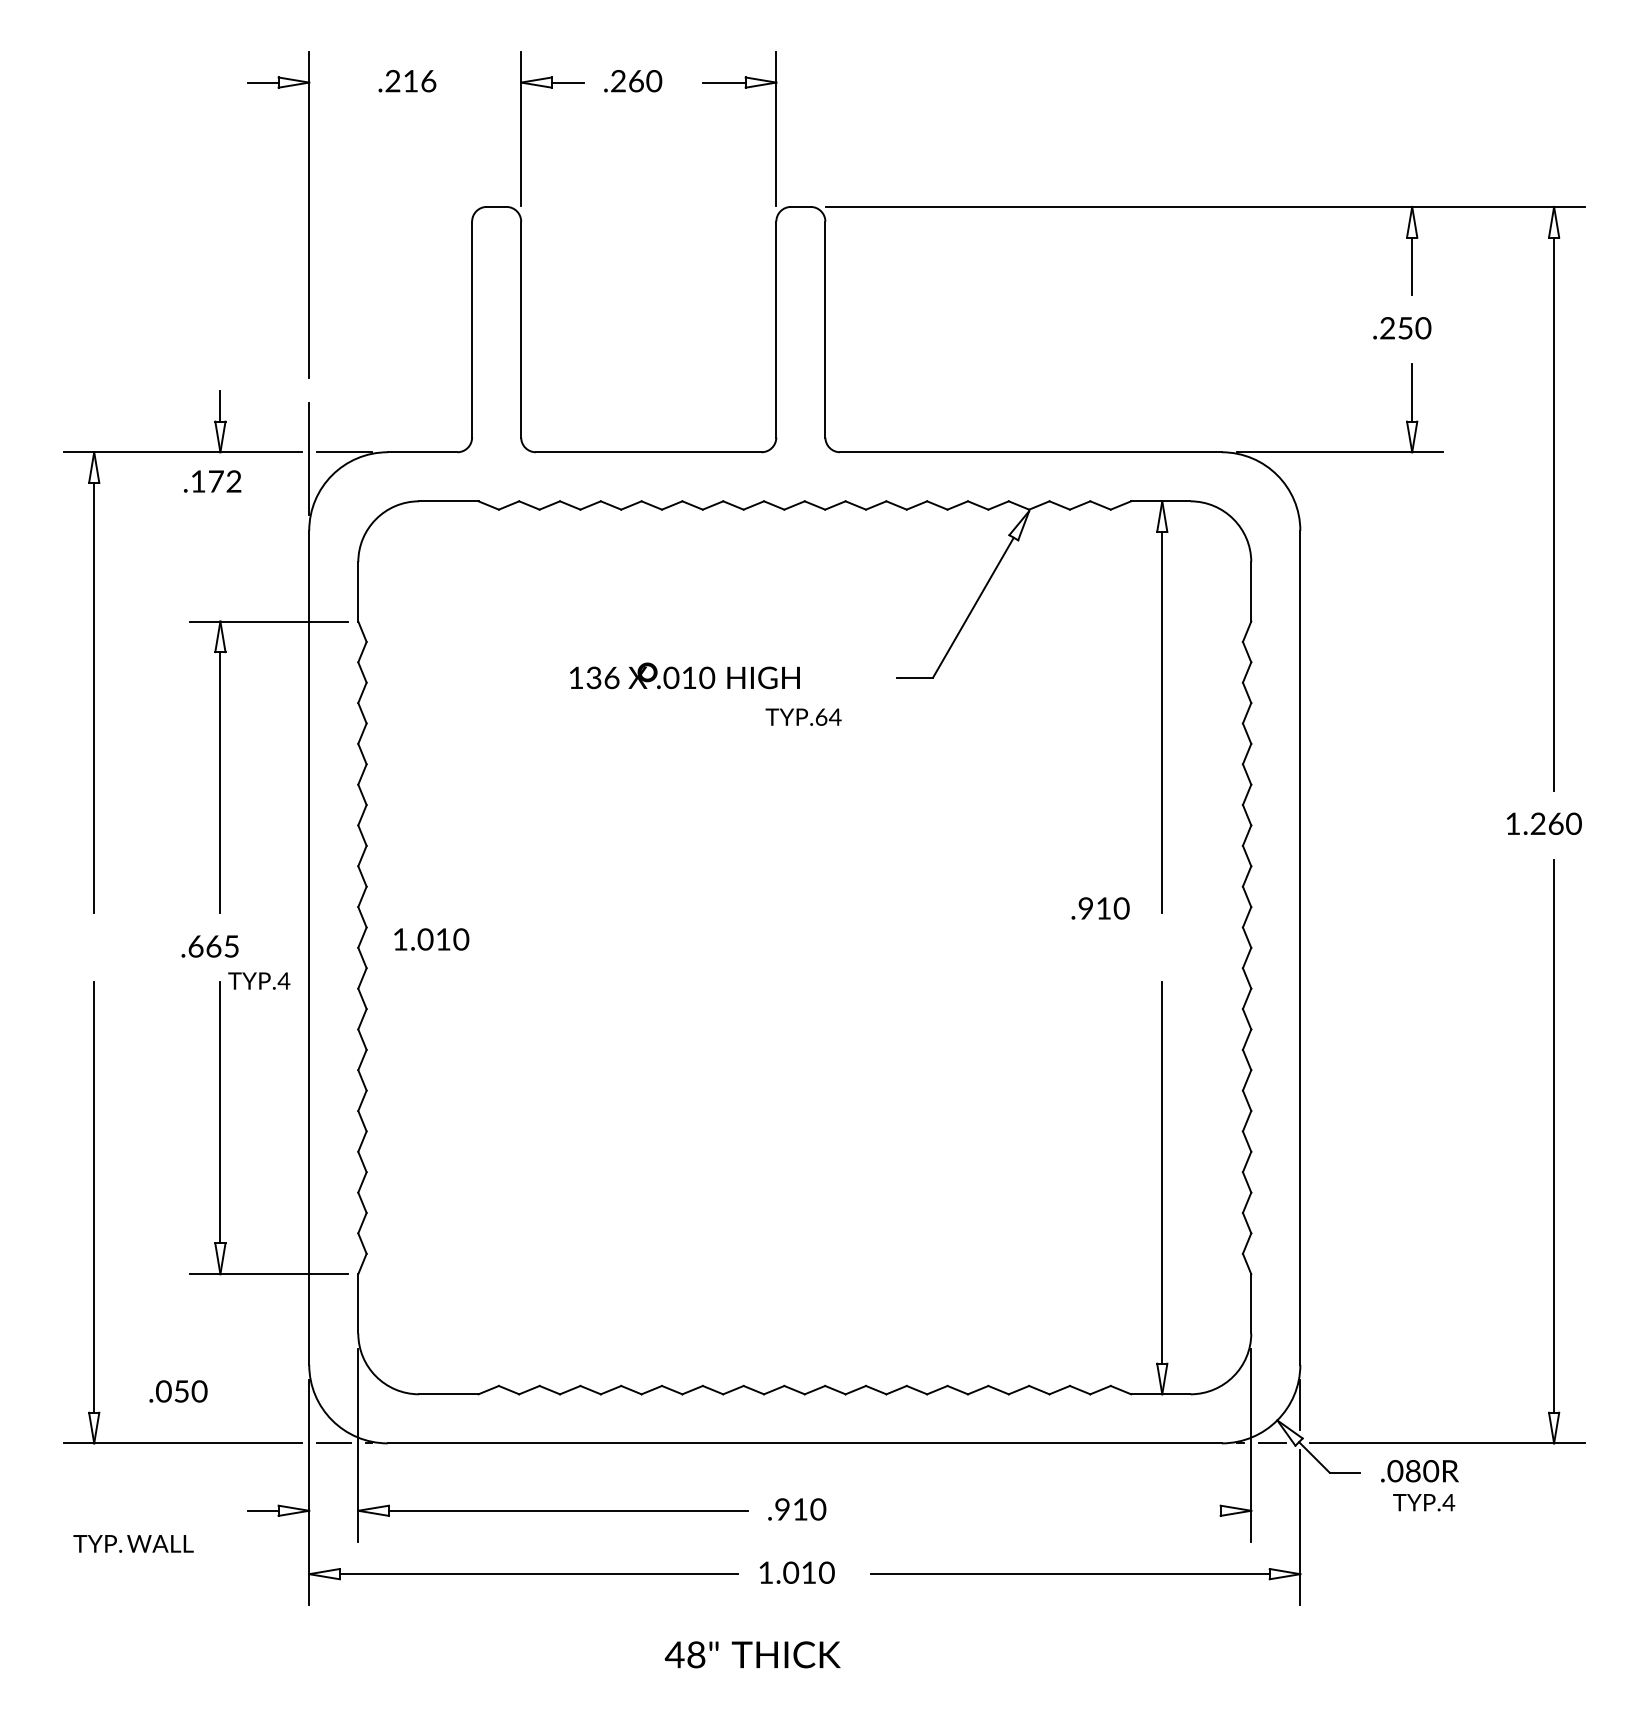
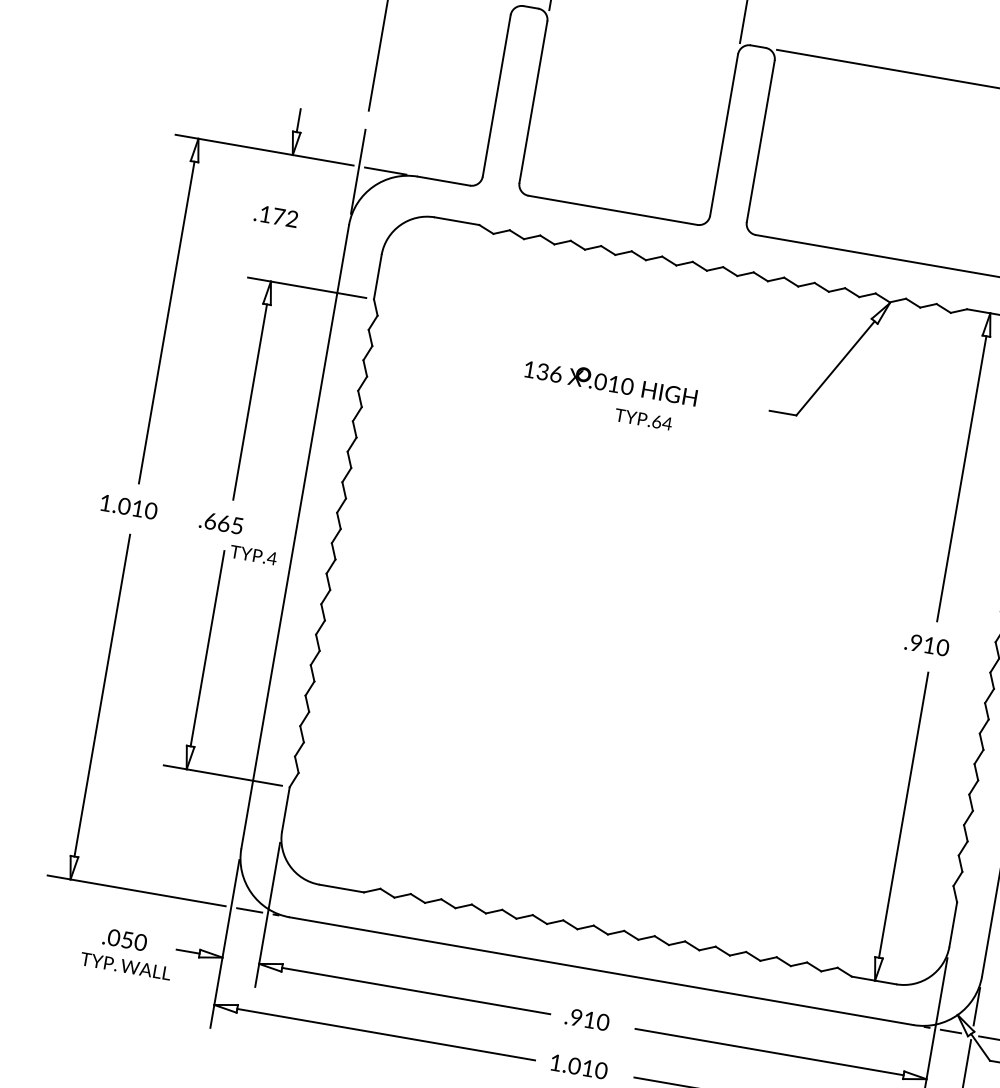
text: (212, 481) -> (276, 216), moved
text: (803, 716) -> (643, 419), moved
text: (1100, 908) -> (927, 644), moved
text: (431, 939) -> (128, 507), moved
text: (178, 1391) -> (125, 939), moved
line: (1040, 1510) -> (769, 1051), added
text: (133, 1543) -> (125, 966), moved

